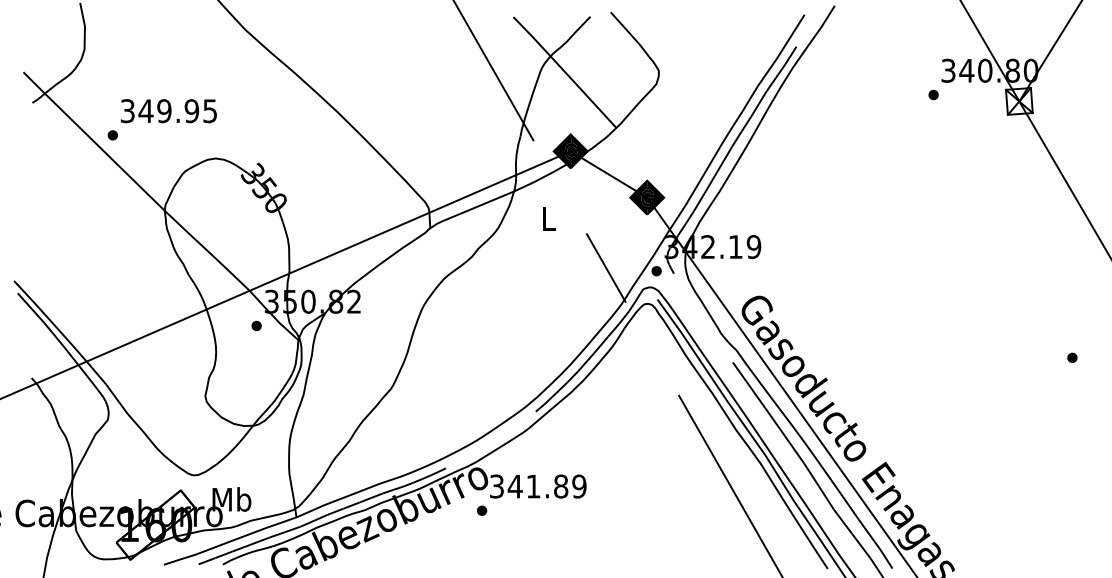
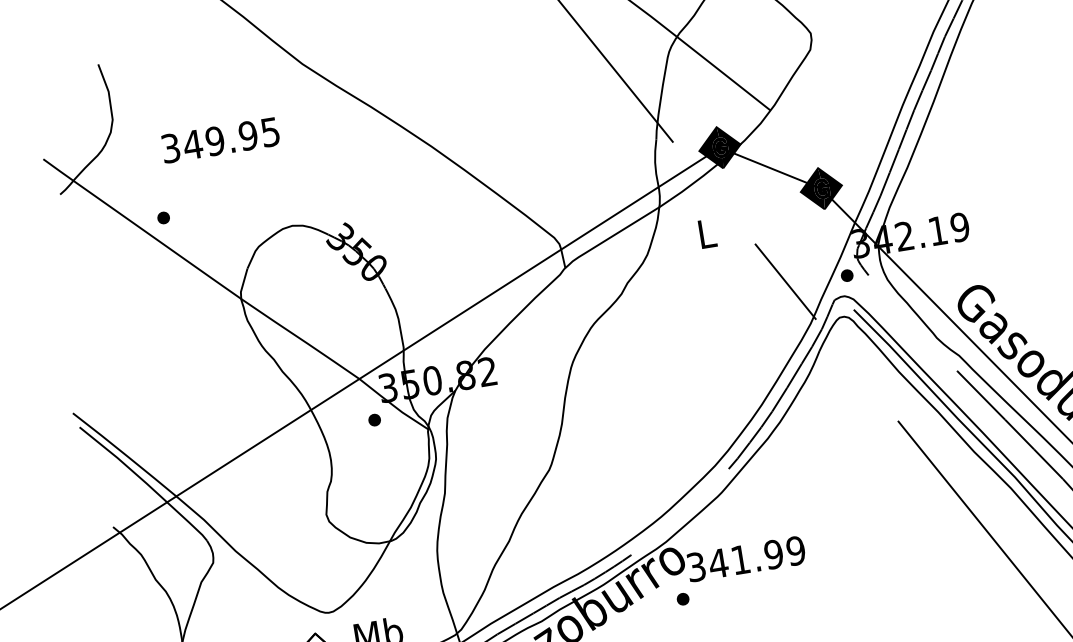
text: (168, 111) -> (220, 140), moved
text: (560, 486) -> (773, 554), 341.89 -> 341.99

